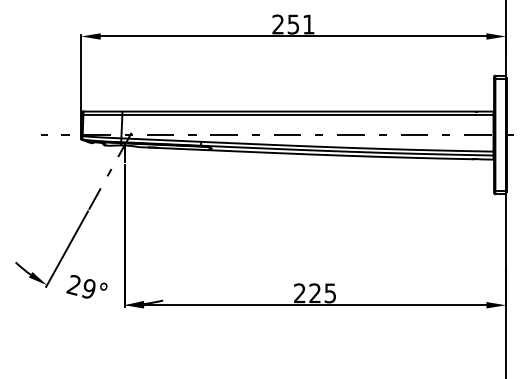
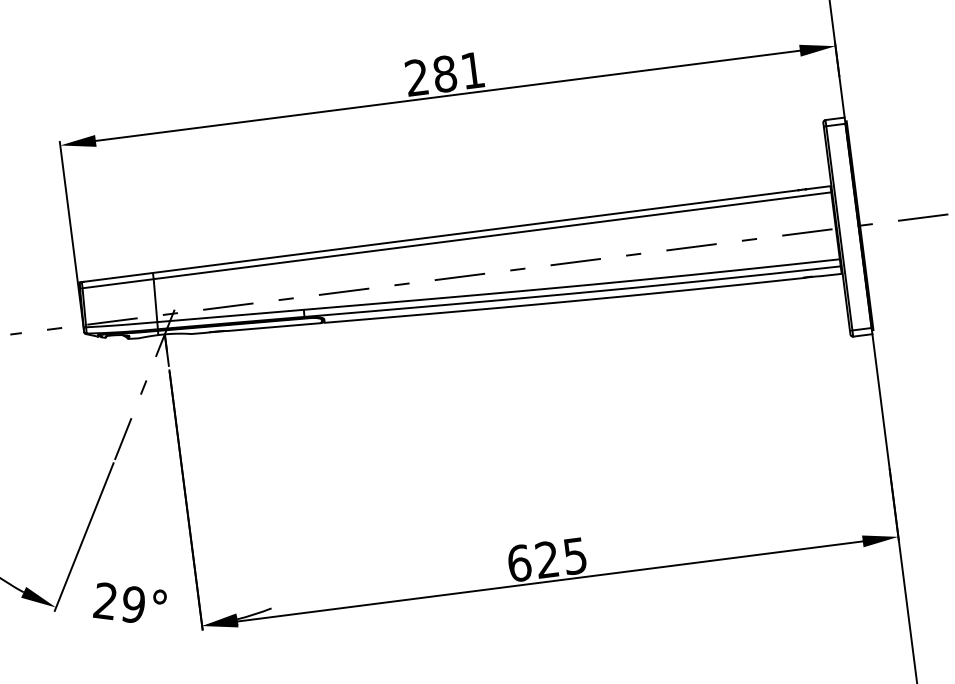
text: (293, 24) -> (444, 73), 251 -> 281
text: (299, 293) -> (518, 563), 225 -> 625

